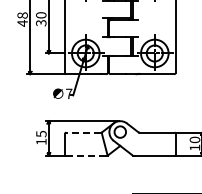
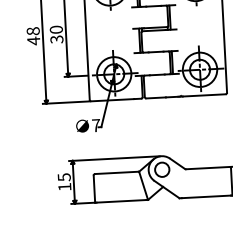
line: (83, 132) -> (116, 172), dashed -> solid
line: (86, 155) -> (121, 201), dashed -> solid

